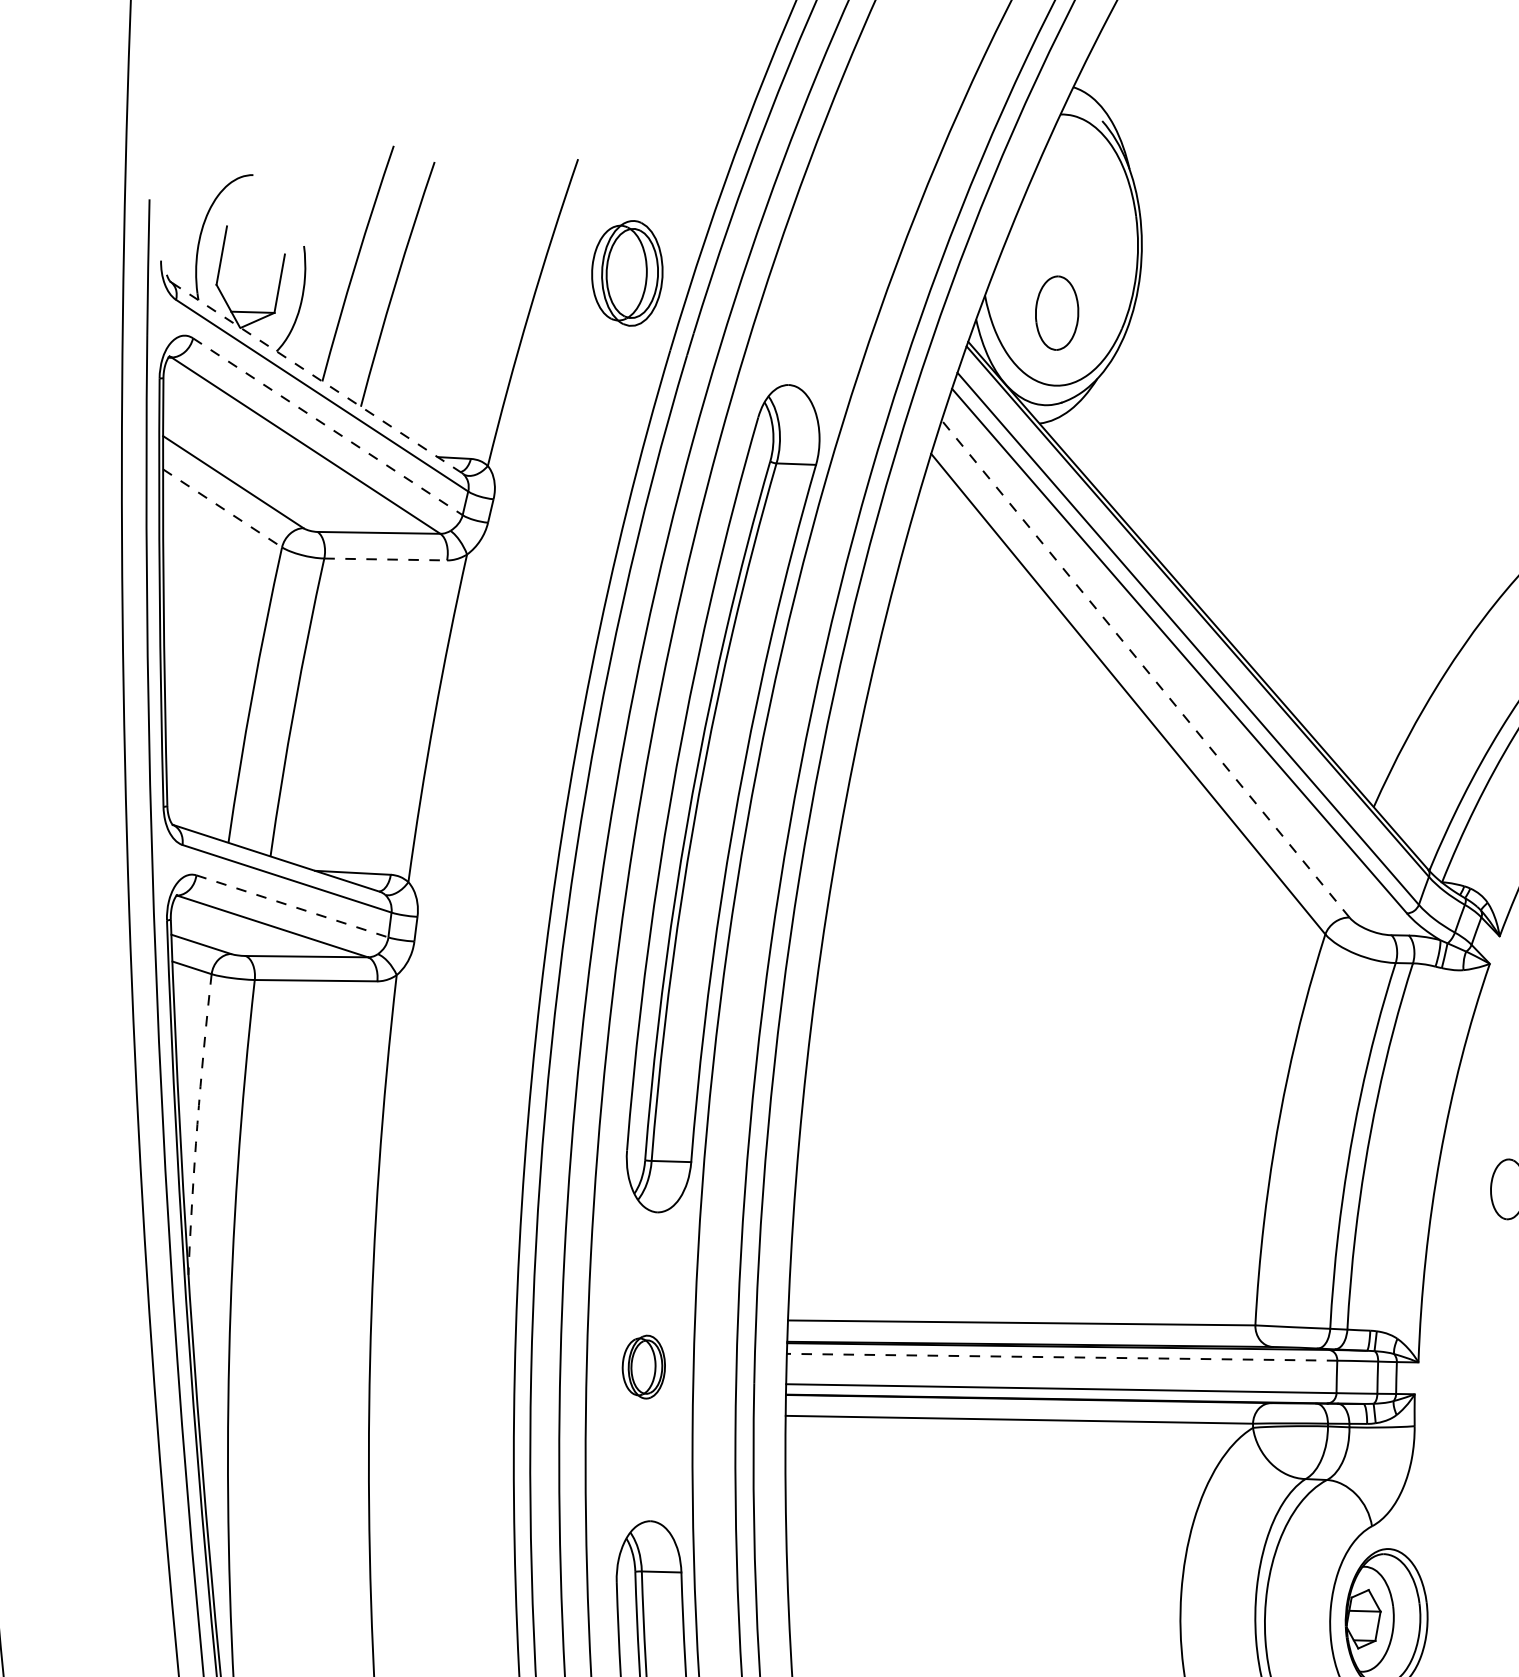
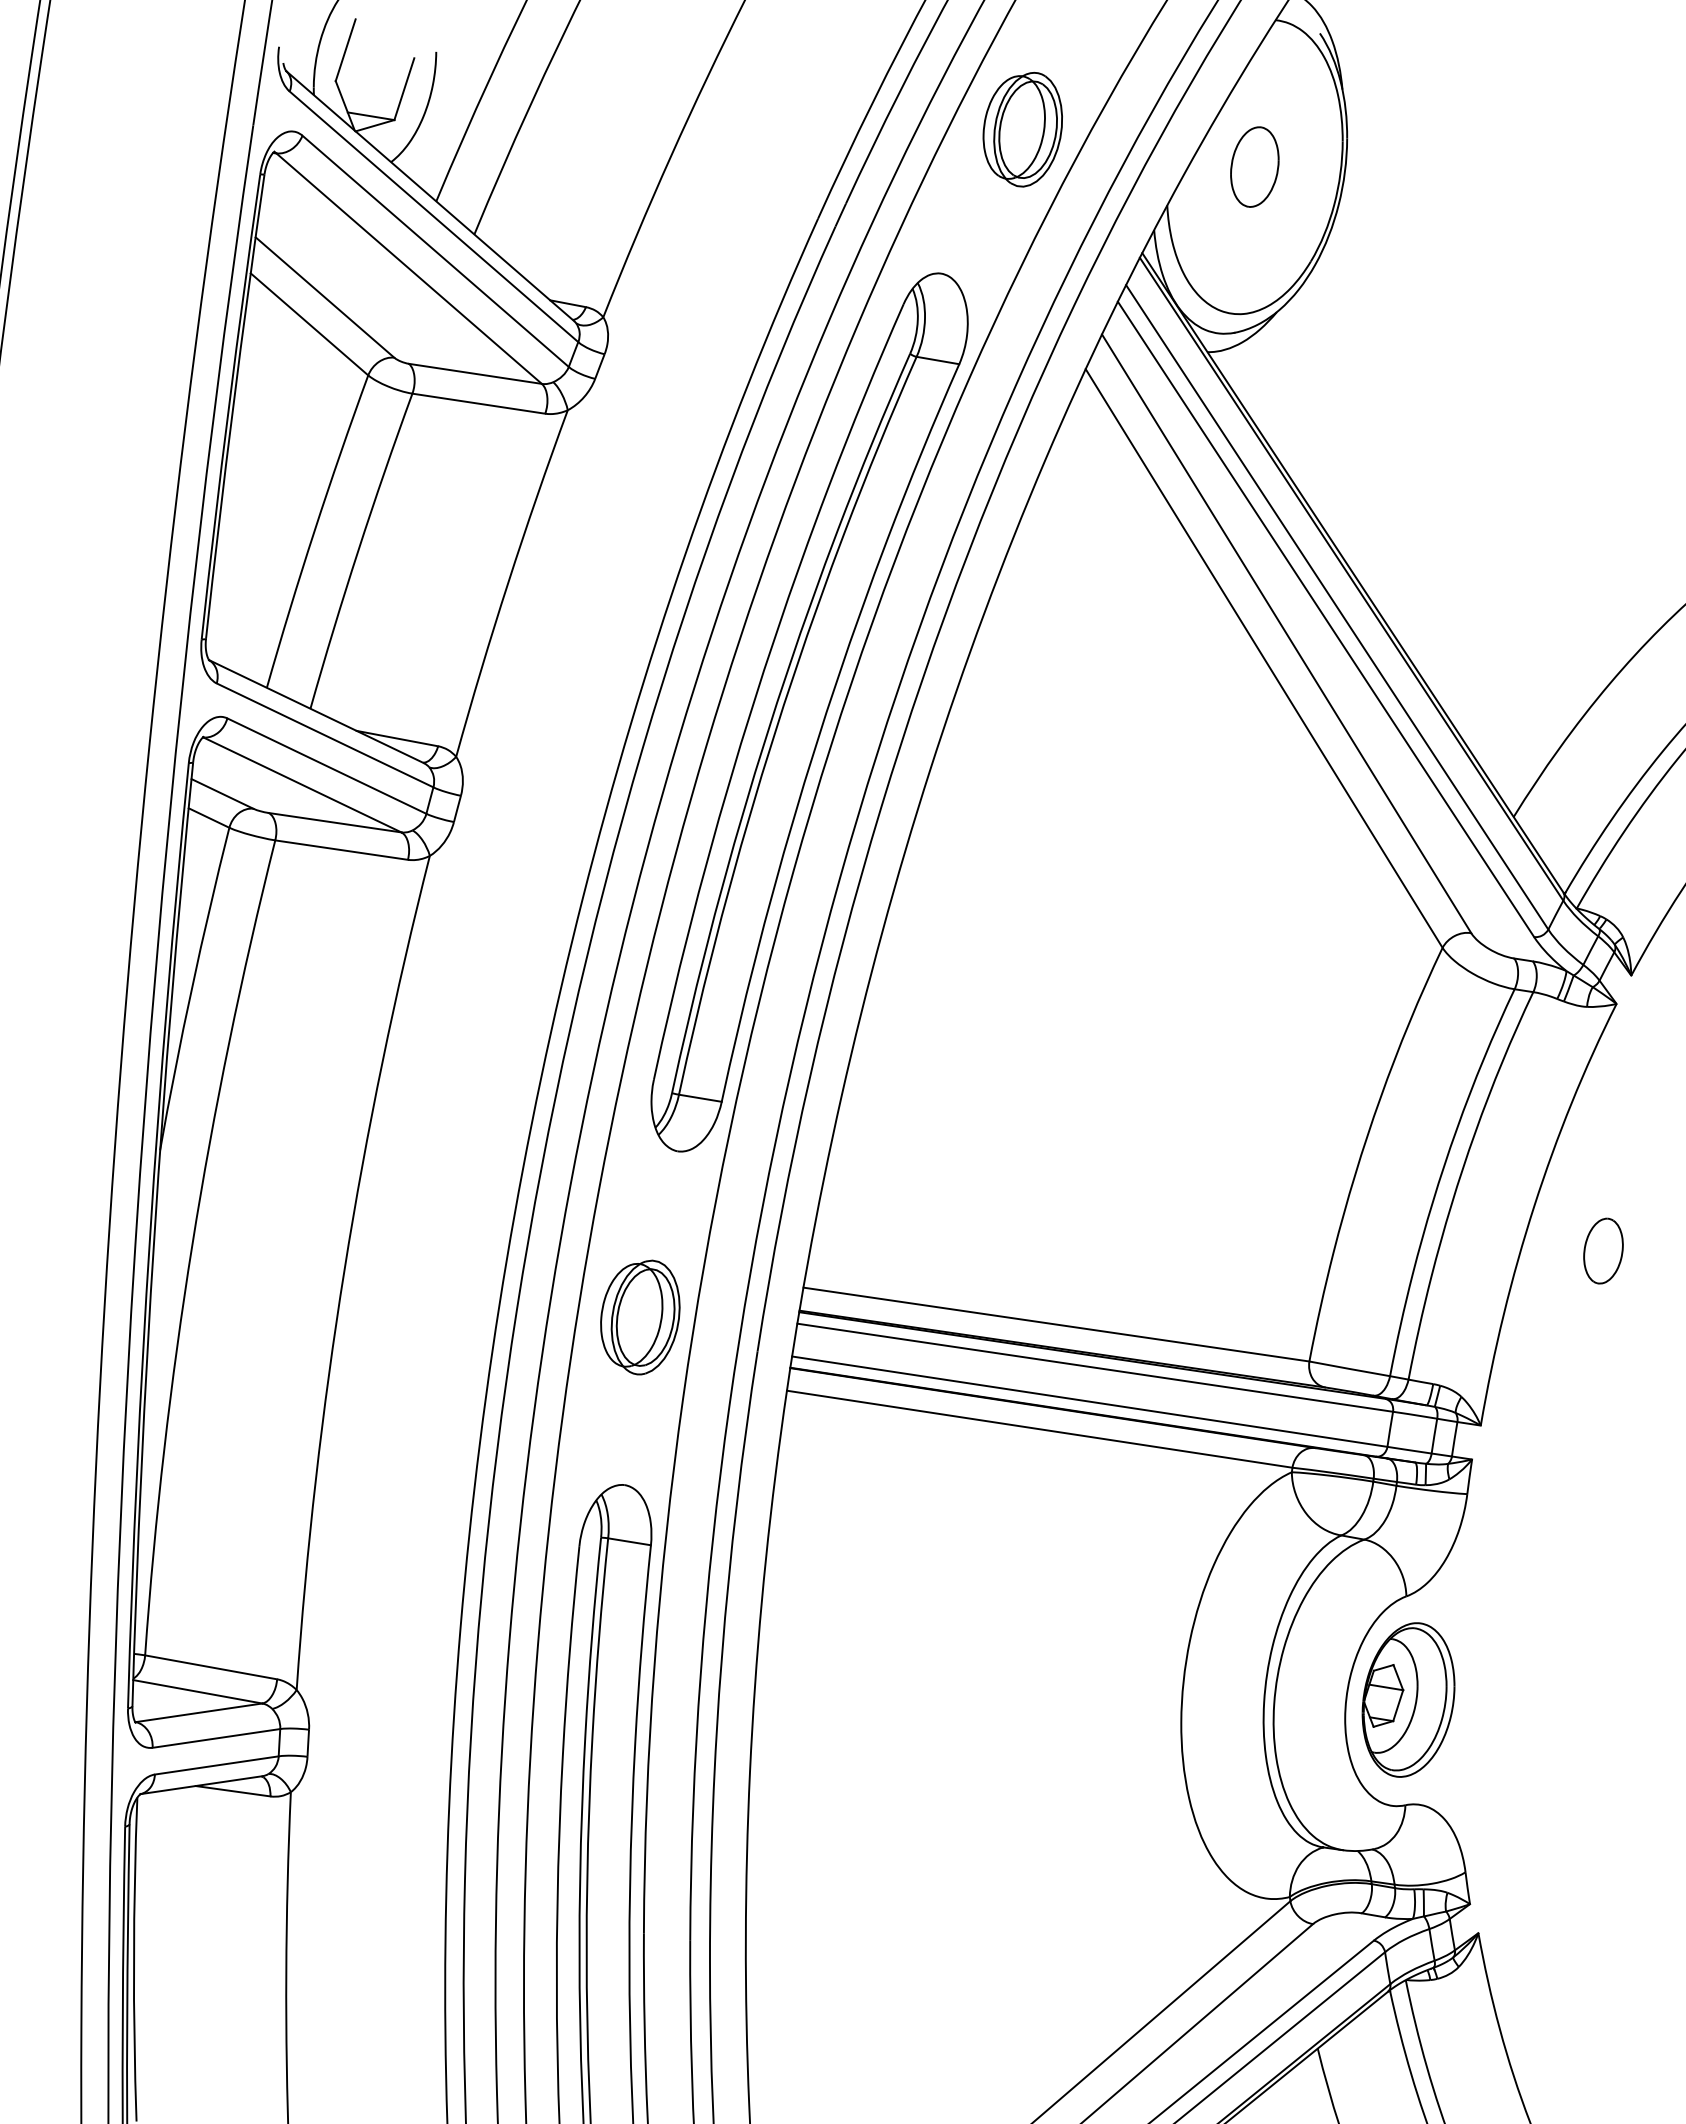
part: (627, 273) -> (1022, 129), moved
part: (1056, 312) -> (1254, 166), moved
line: (316, 377) -> (430, 196), dashed -> solid
line: (328, 426) -> (436, 251), dashed -> solid
line: (222, 508) -> (309, 324), dashed -> solid
line: (386, 559) -> (479, 403), dashed -> solid
line: (1145, 668) -> (1286, 633), dashed -> solid
line: (293, 906) -> (327, 766), dashed -> solid
arc: (197, 1124) -> (191, 988), dashed -> solid
line: (1061, 1357) -> (1094, 1367), dashed -> solid
part: (644, 1367) -> (640, 1317), size x1.67

